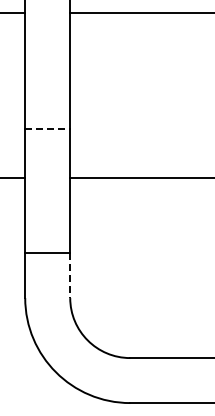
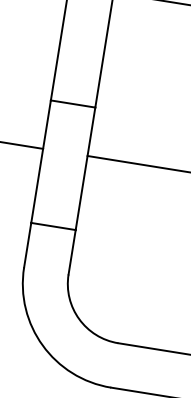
line: (47, 129) -> (72, 104), dashed -> solid
line: (70, 275) -> (72, 252), dashed -> solid

